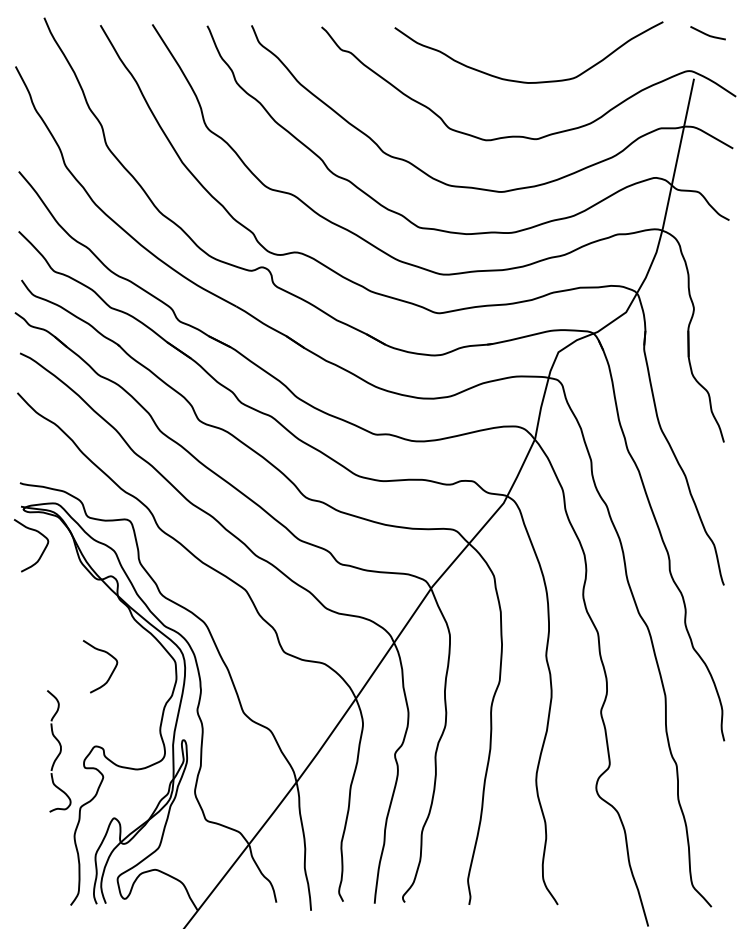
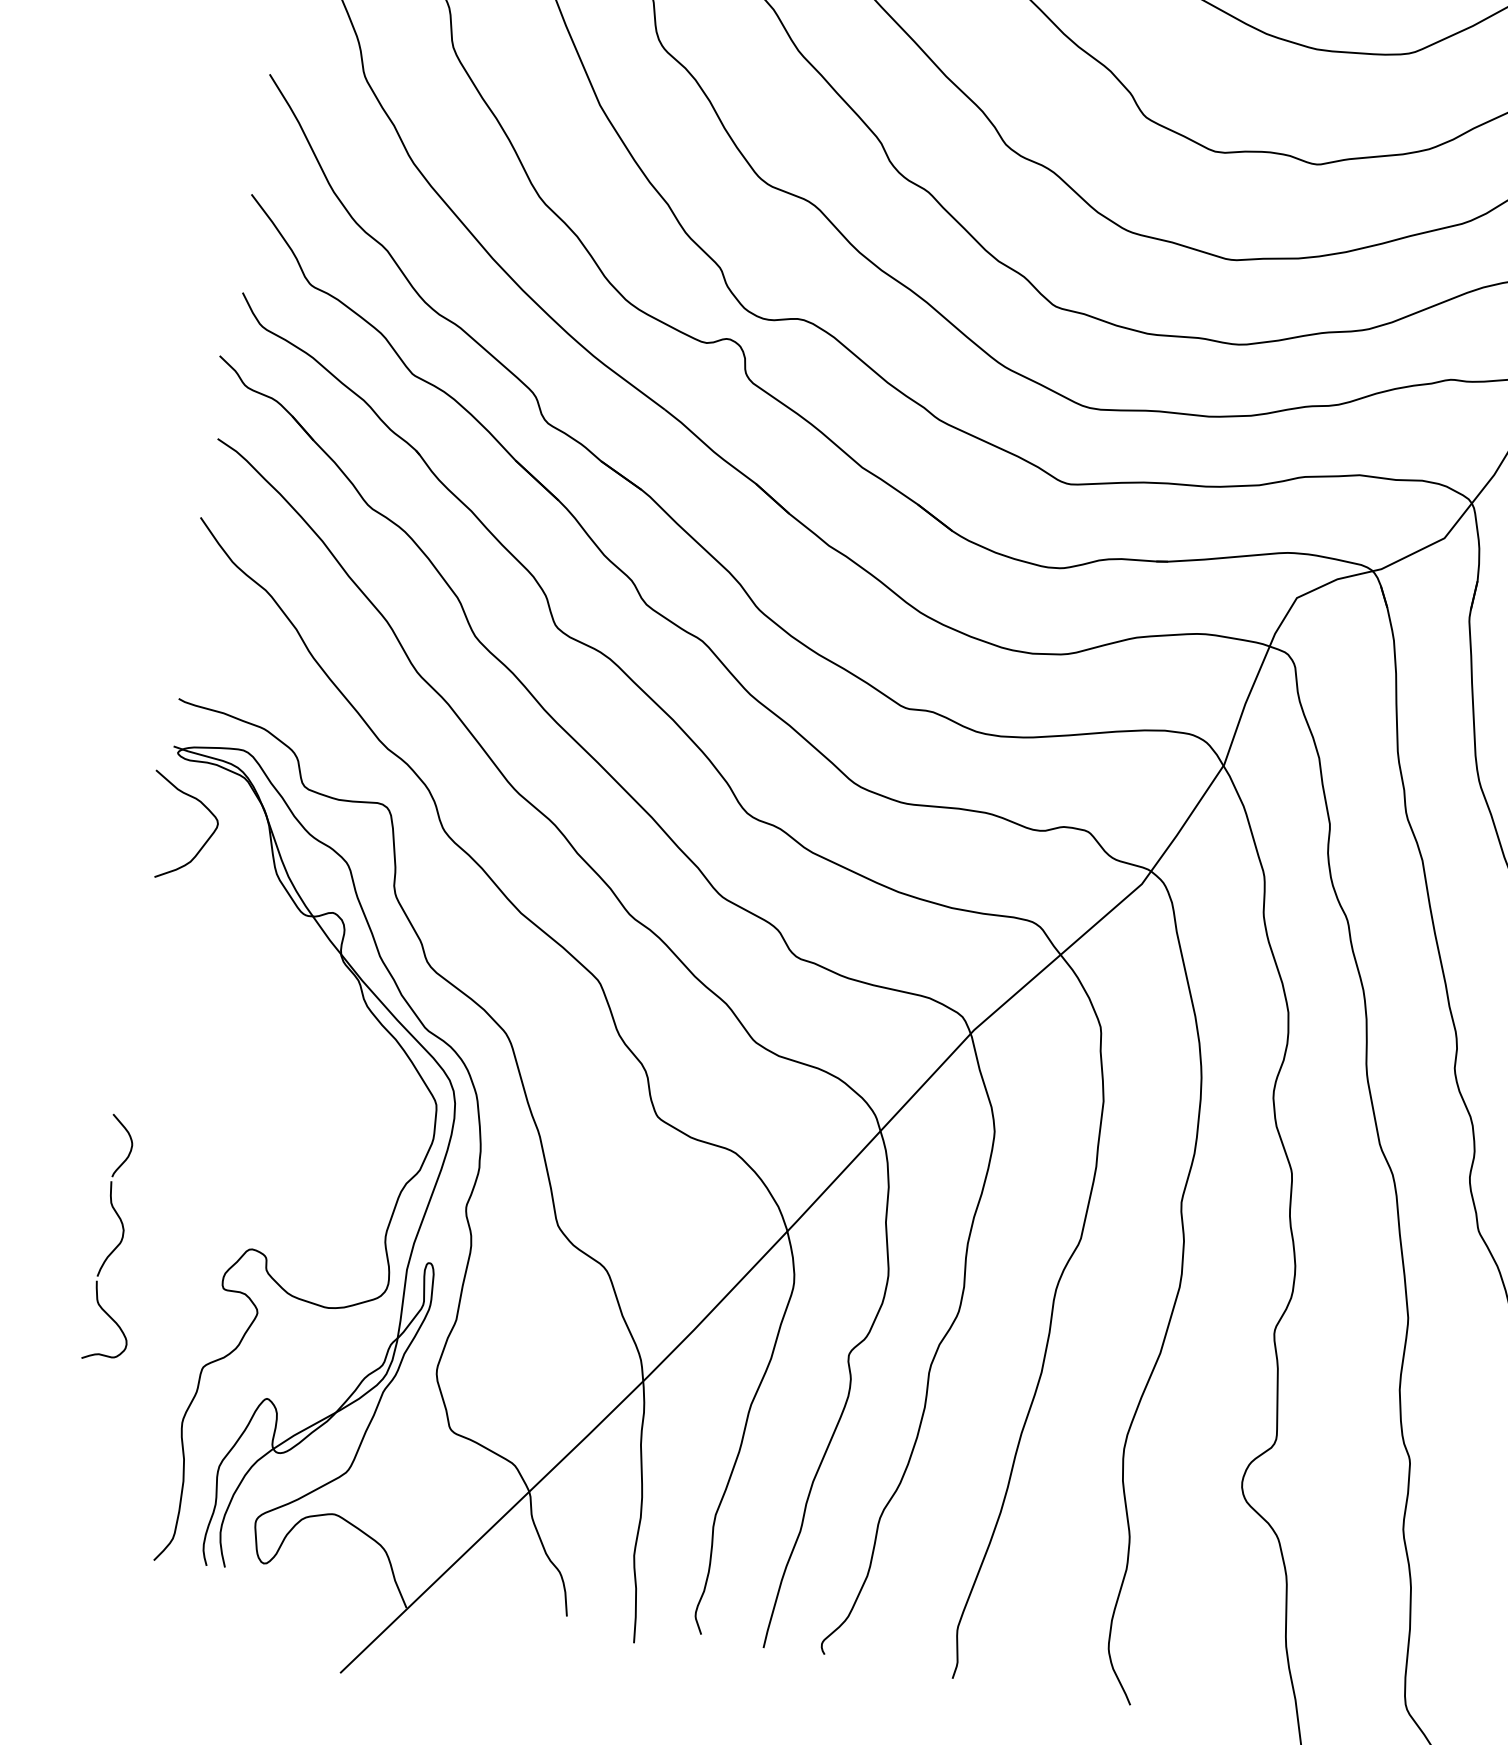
curve: (111, 672) -> (305, 1105), removed
part: (59, 751) -> (119, 1239), moved

